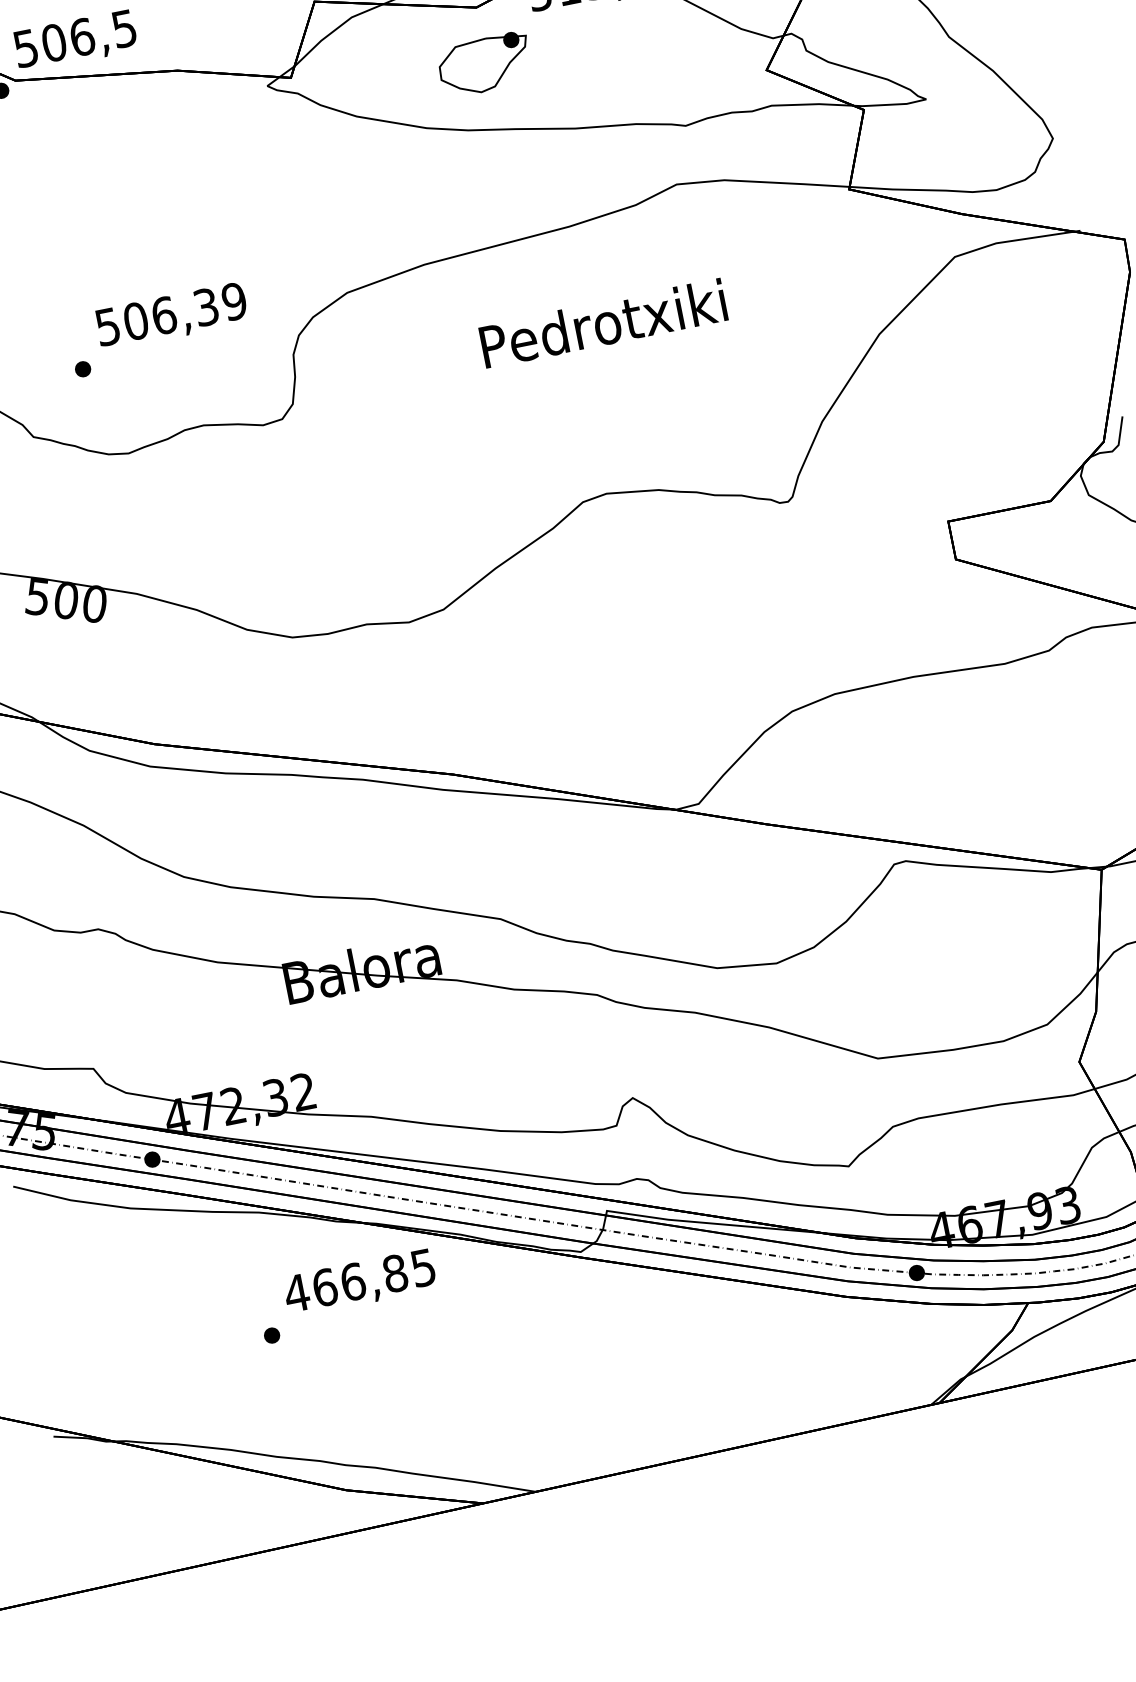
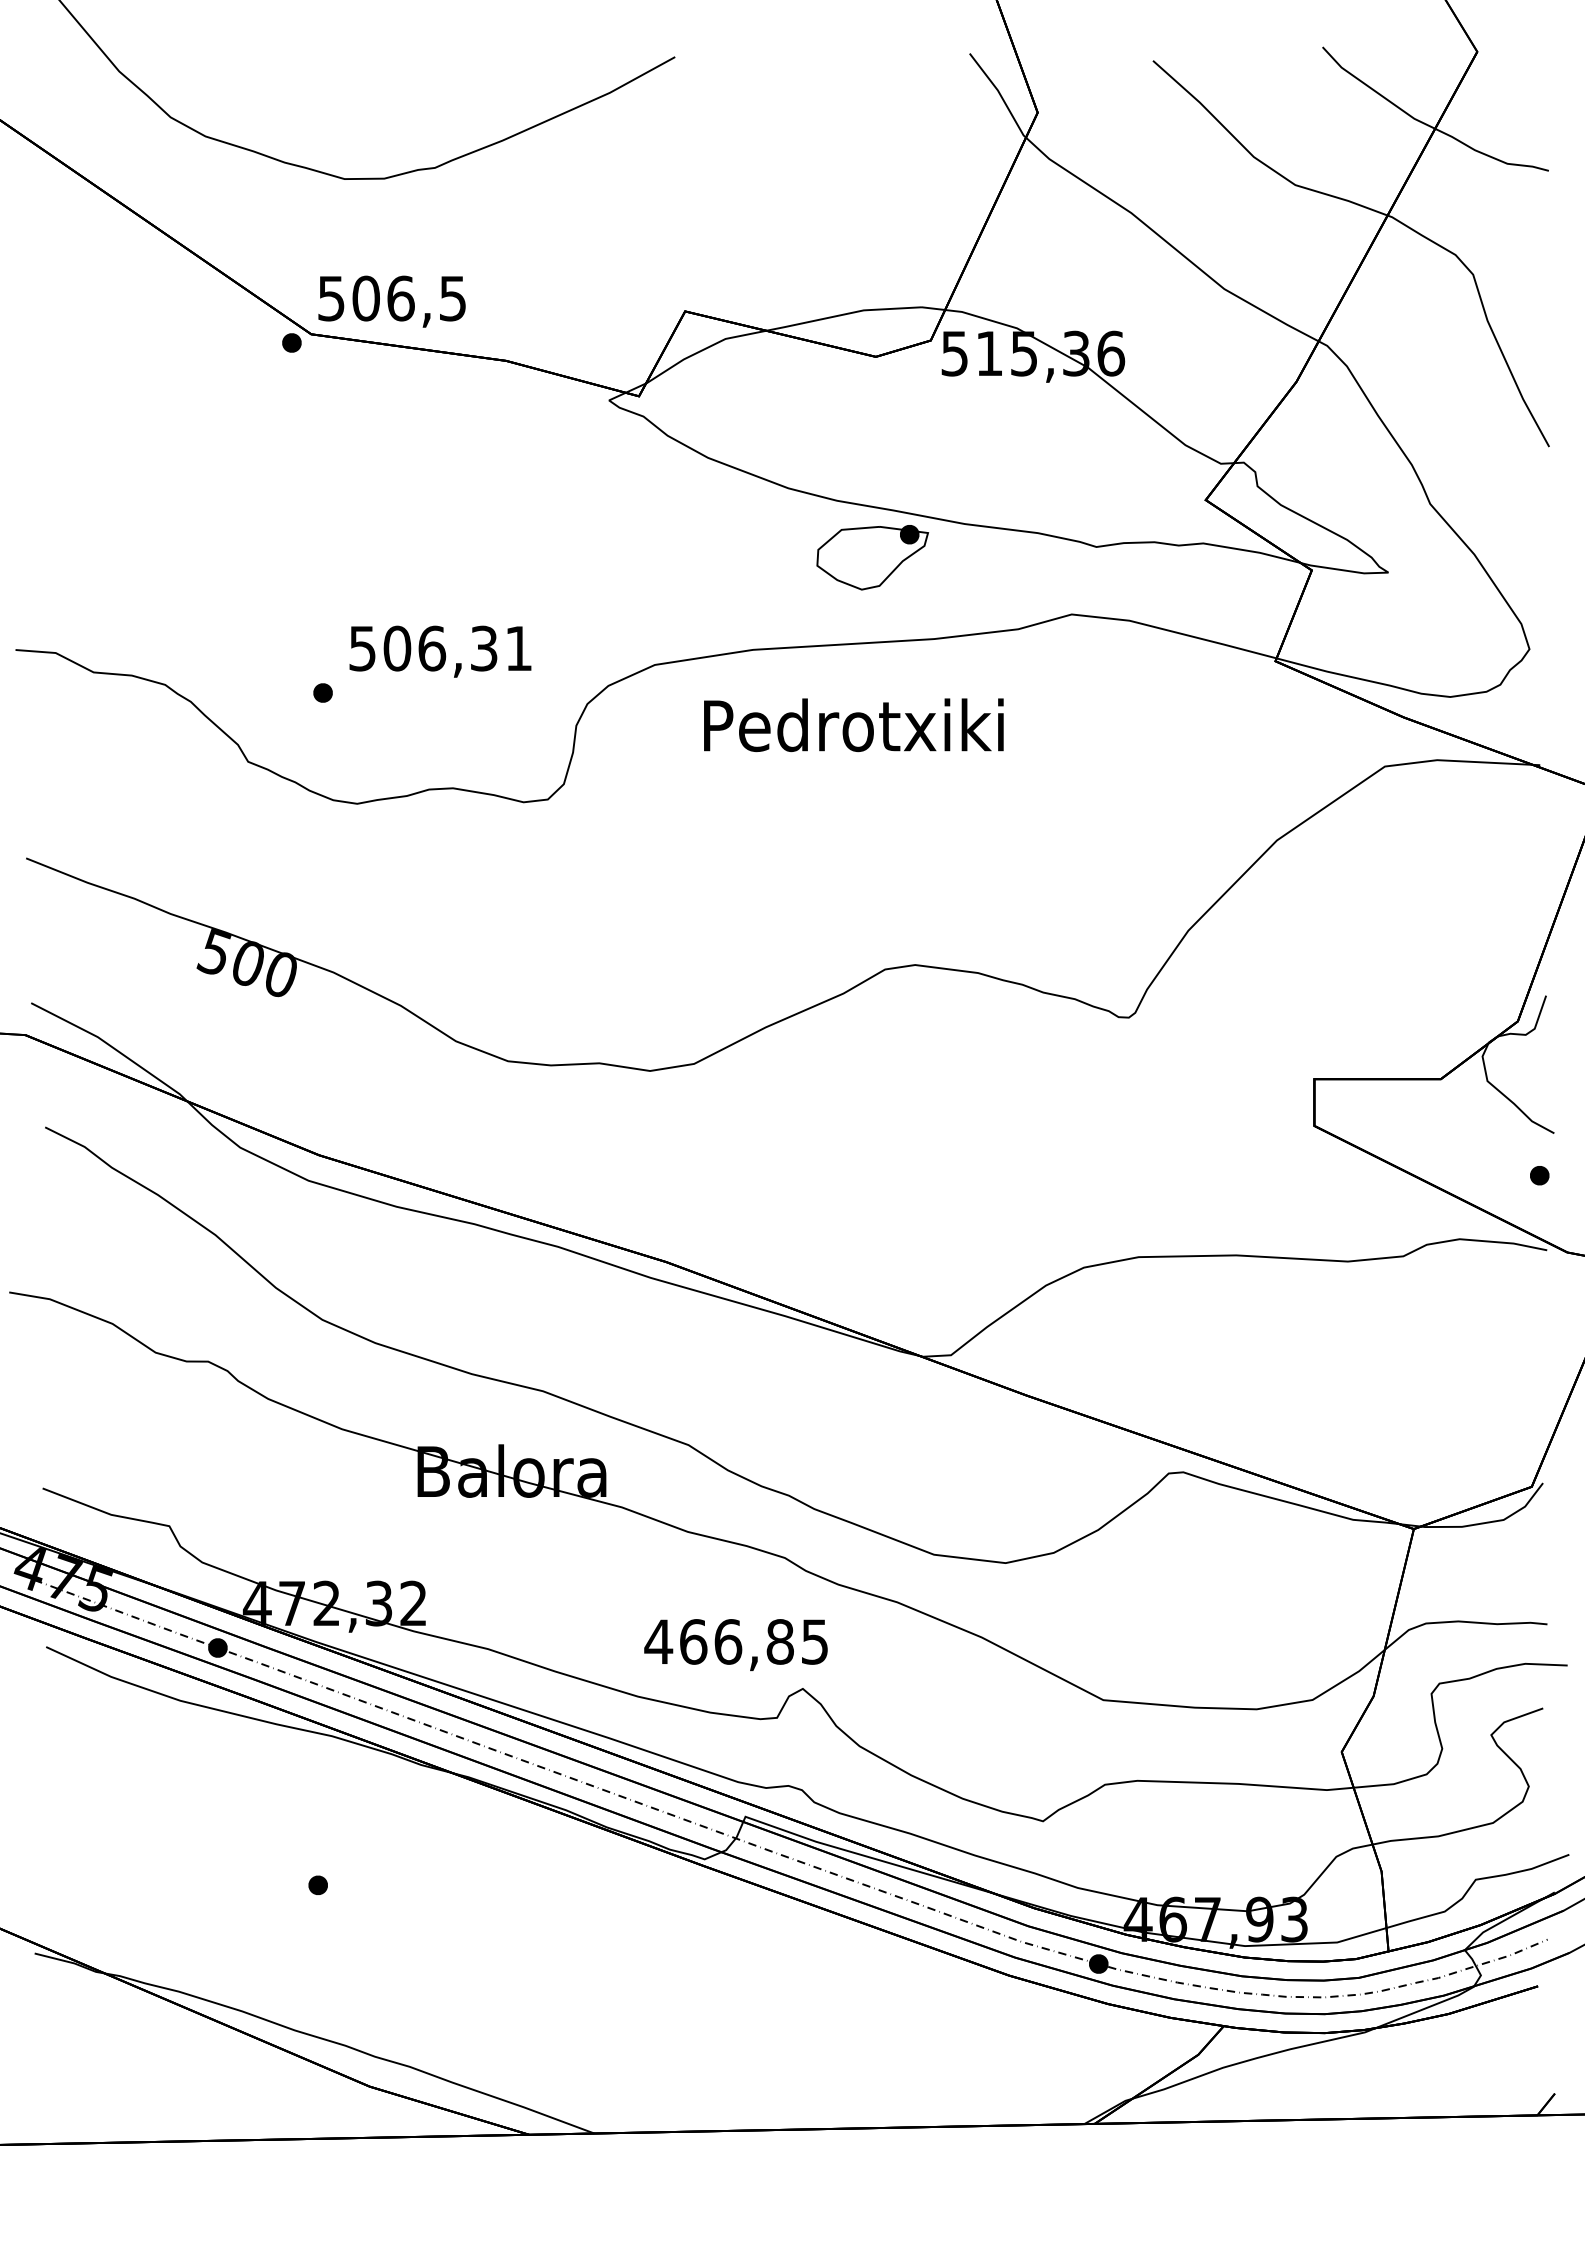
part: (484, 64) -> (872, 557), moved
text: (234, 301) -> (518, 648), 506,39 -> 506,31
text: (603, 323) -> (853, 725), moved
text: (359, 1282) -> (735, 1644), moved

